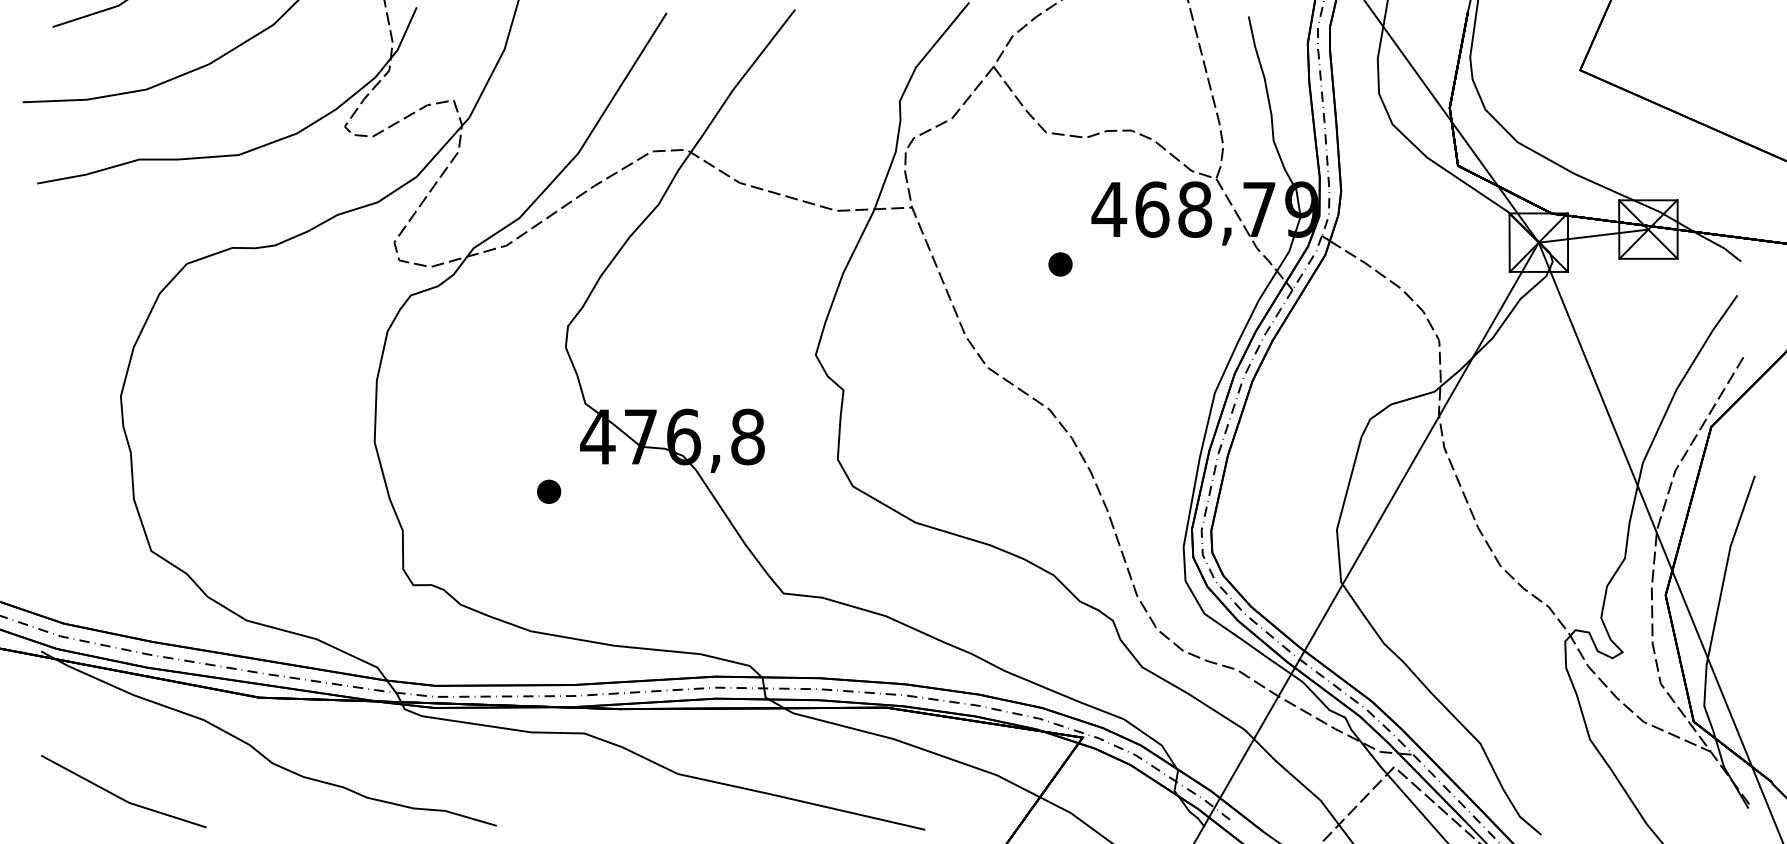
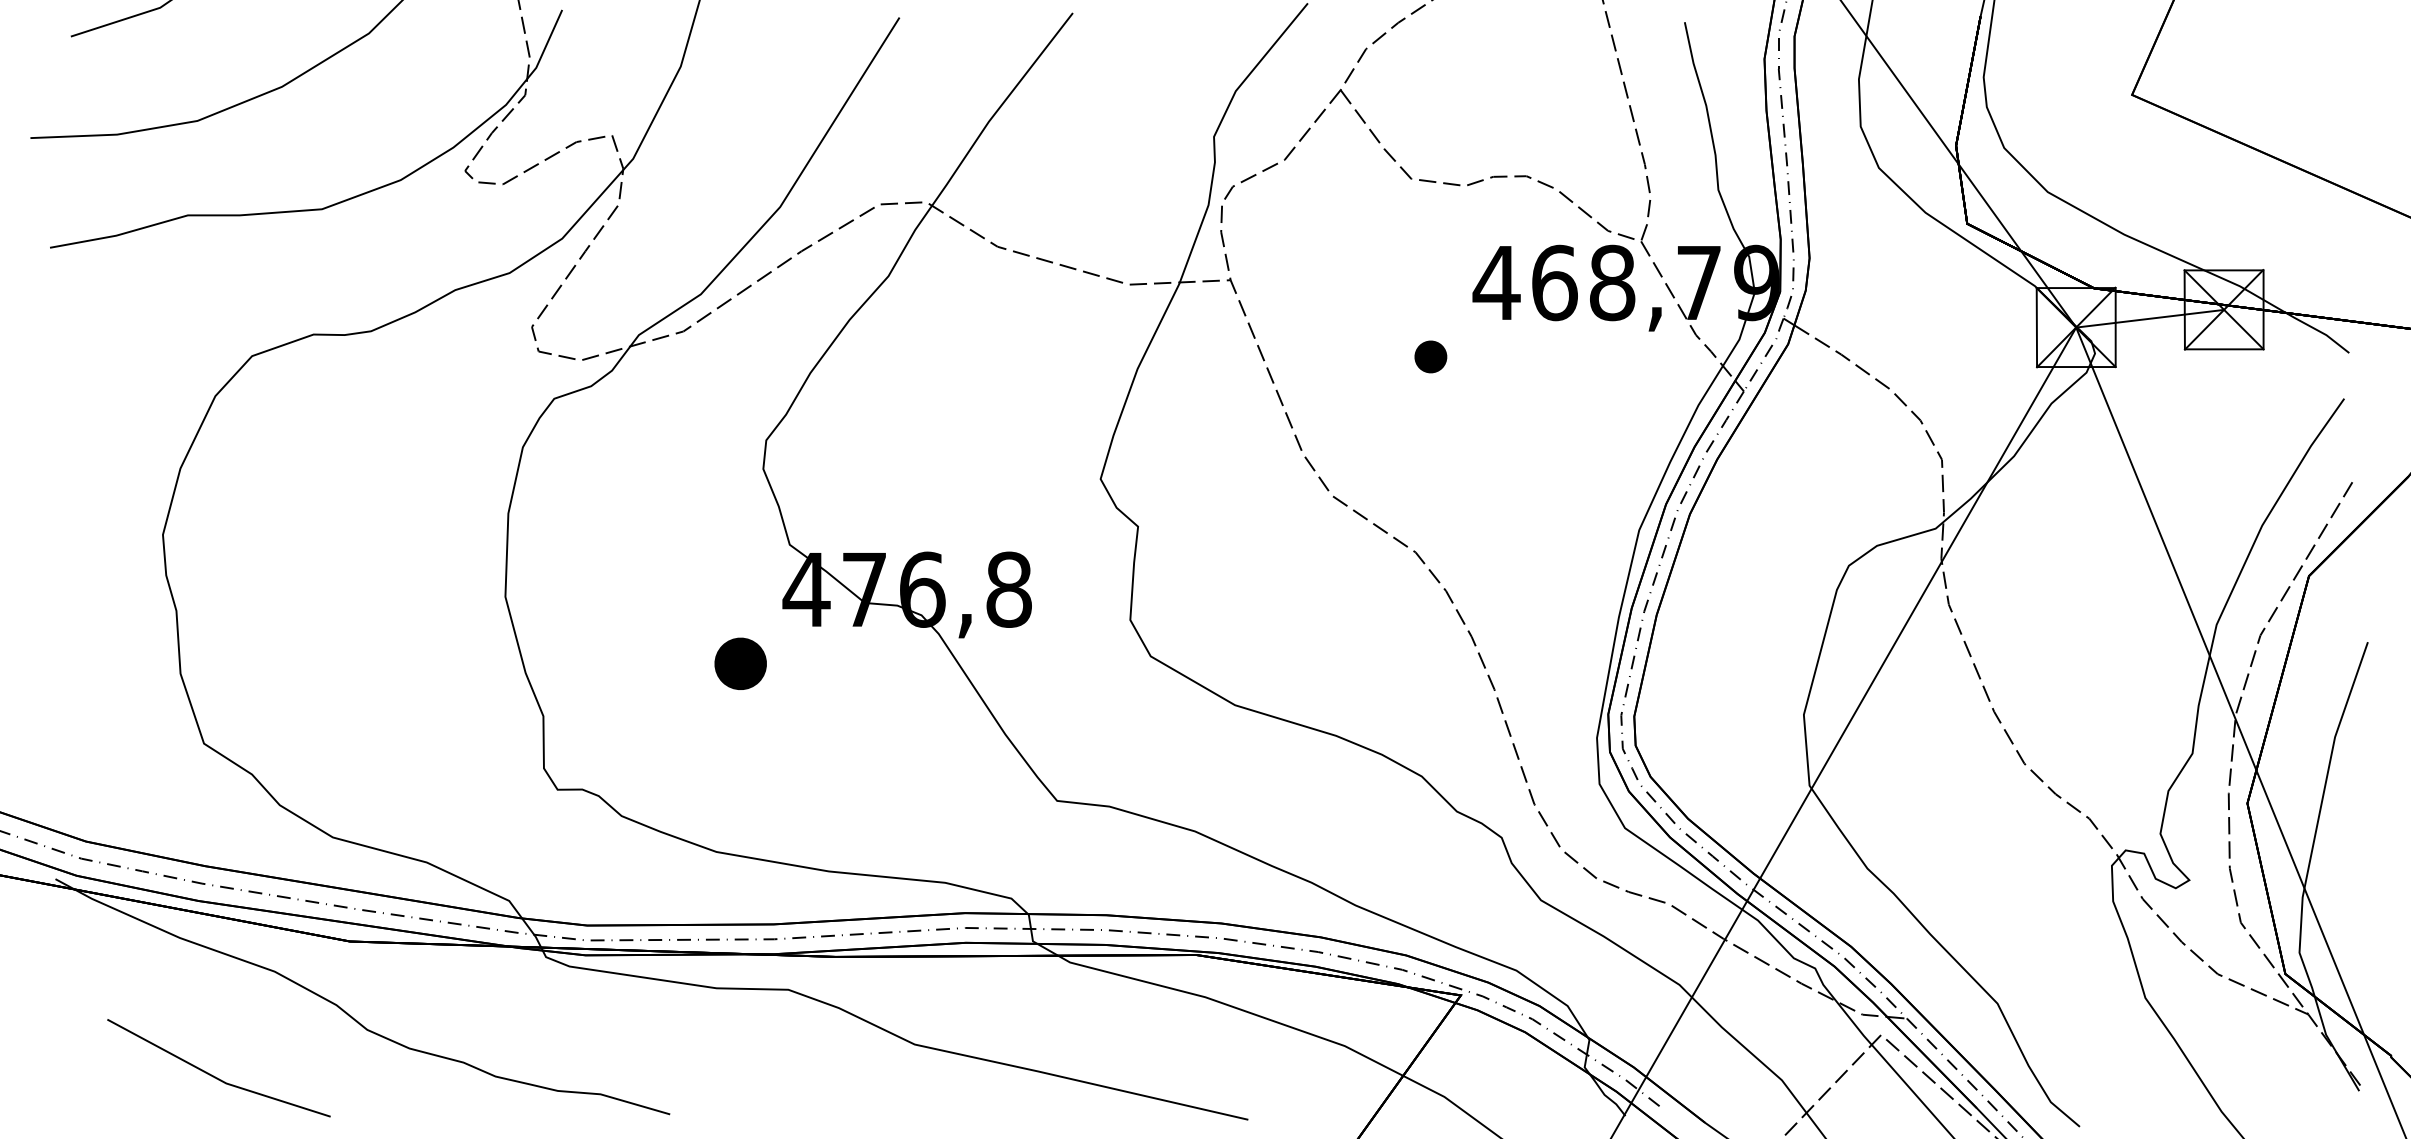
part: (548, 491) -> (740, 663), size x1.6
line: (121, 797) -> (215, 1076), moved

